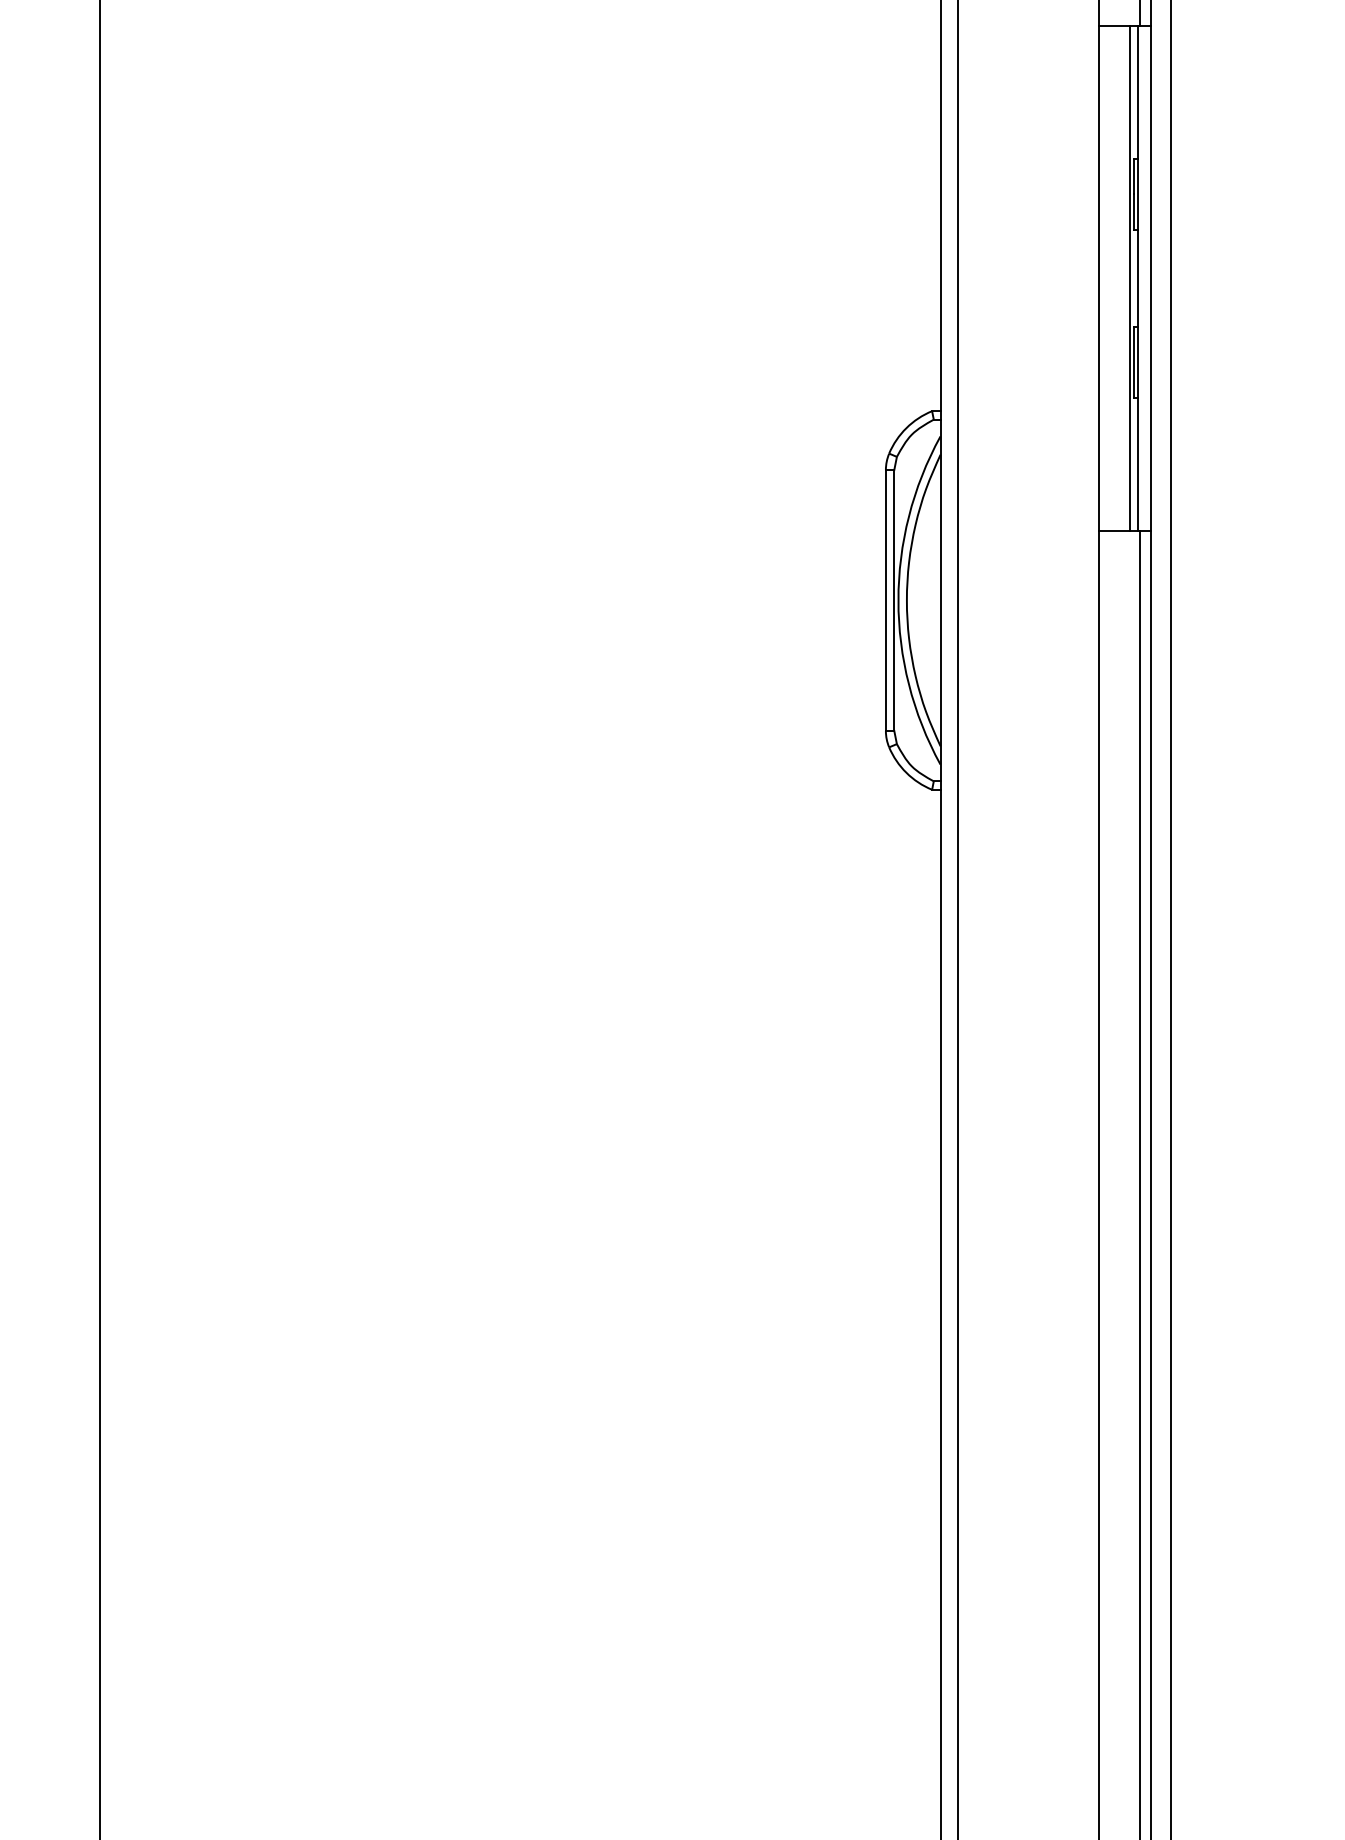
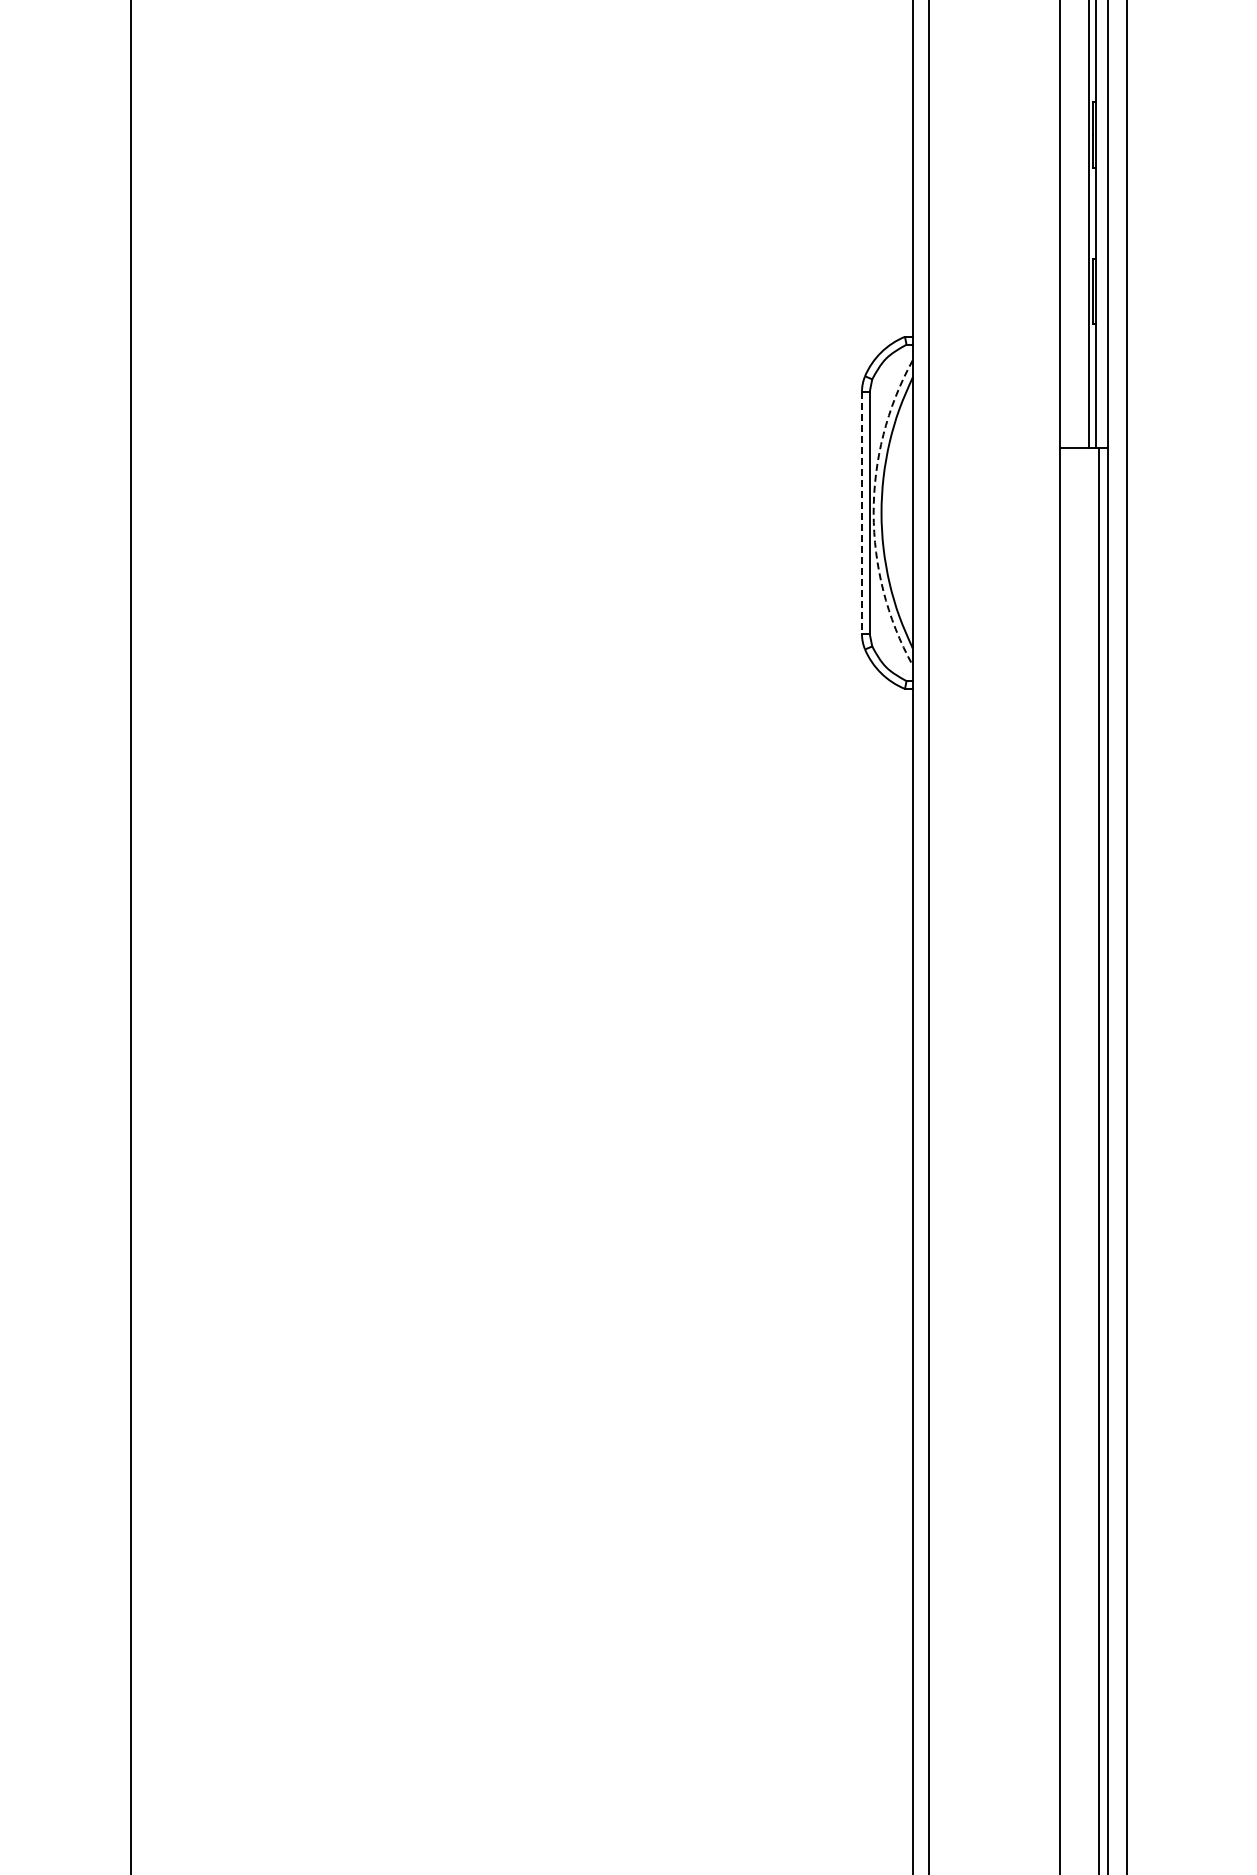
arc: (898, 600) -> (873, 512), solid -> dashed
line: (886, 601) -> (862, 513), solid -> dashed

